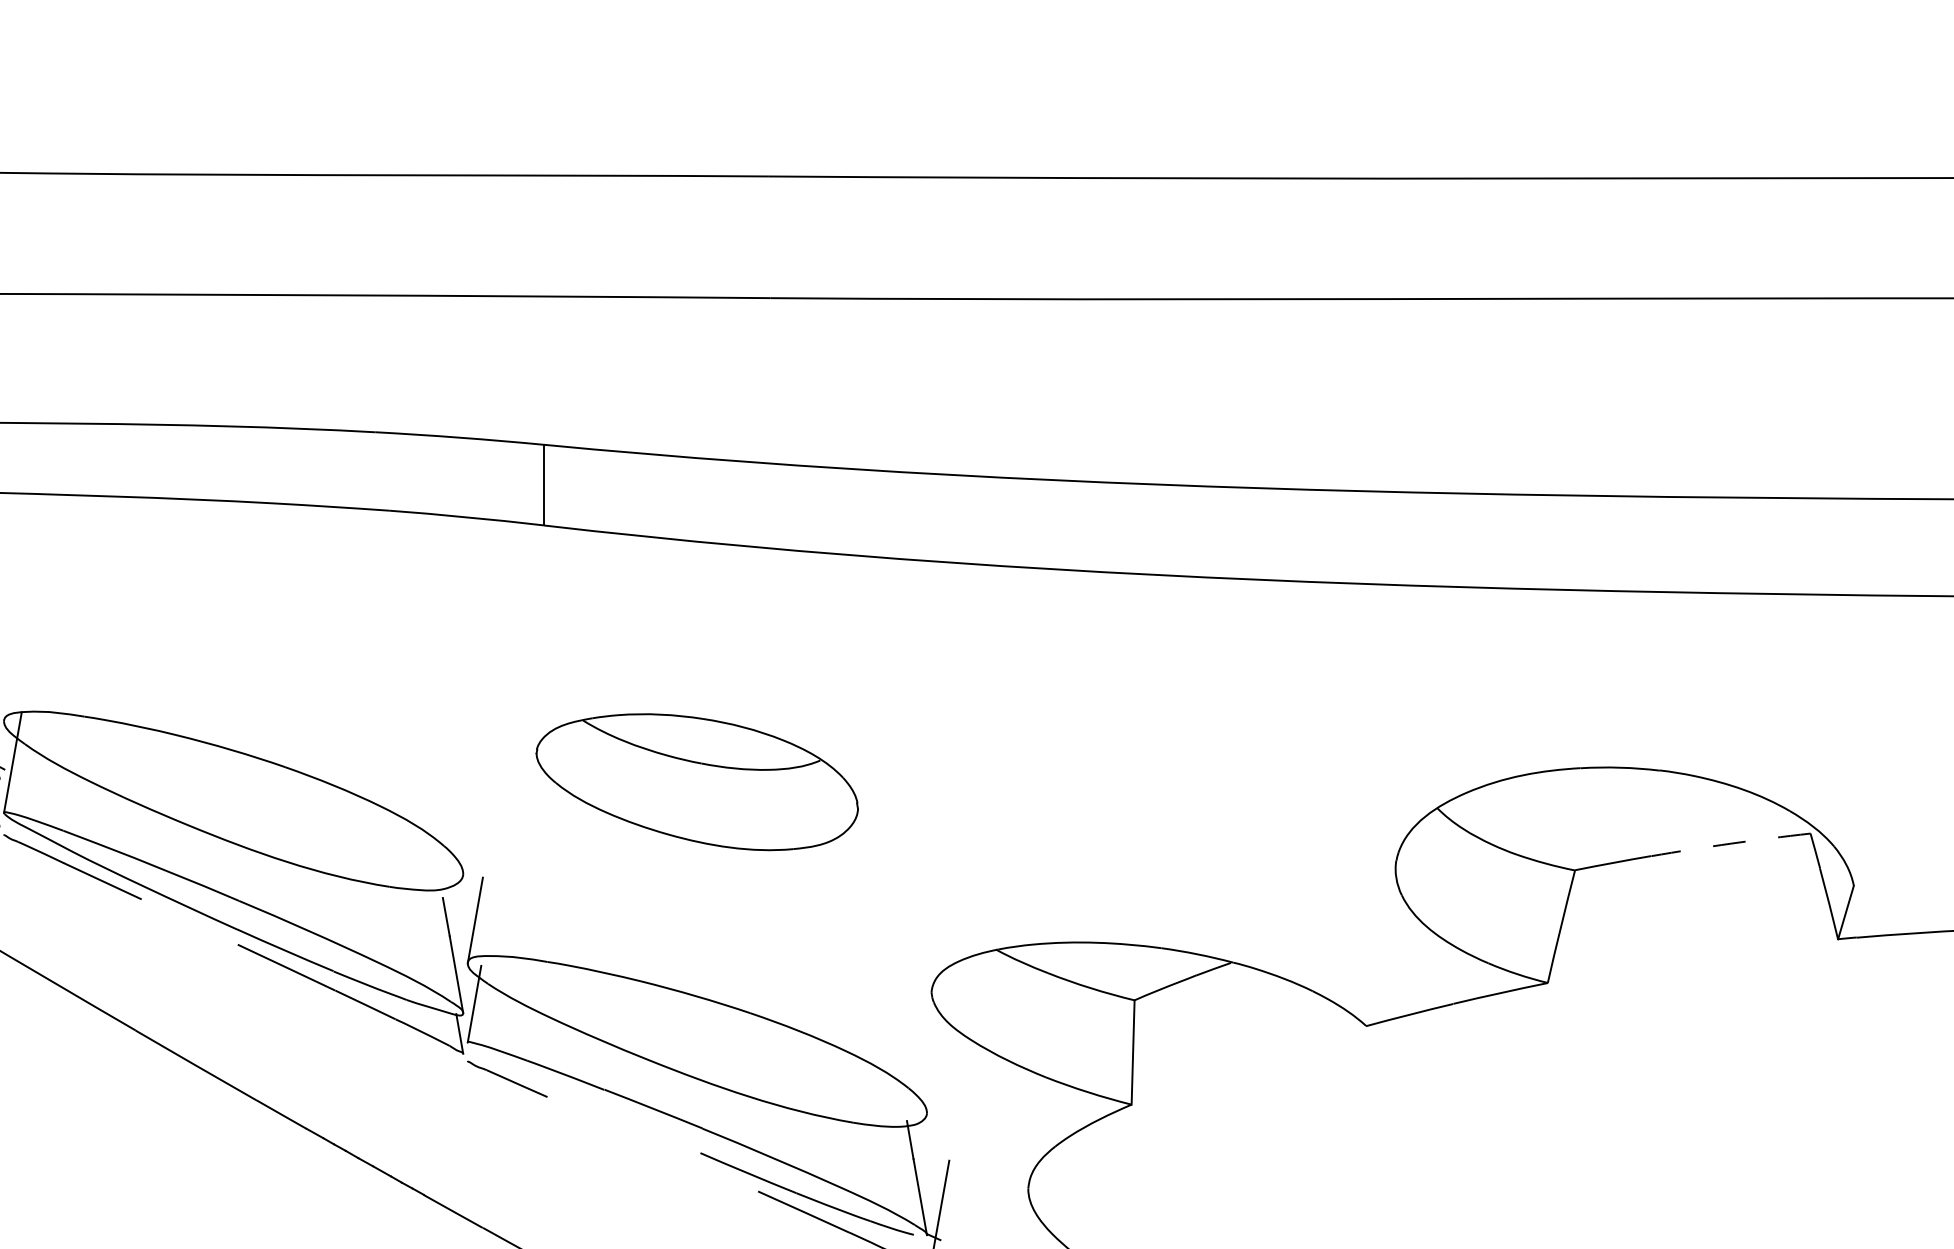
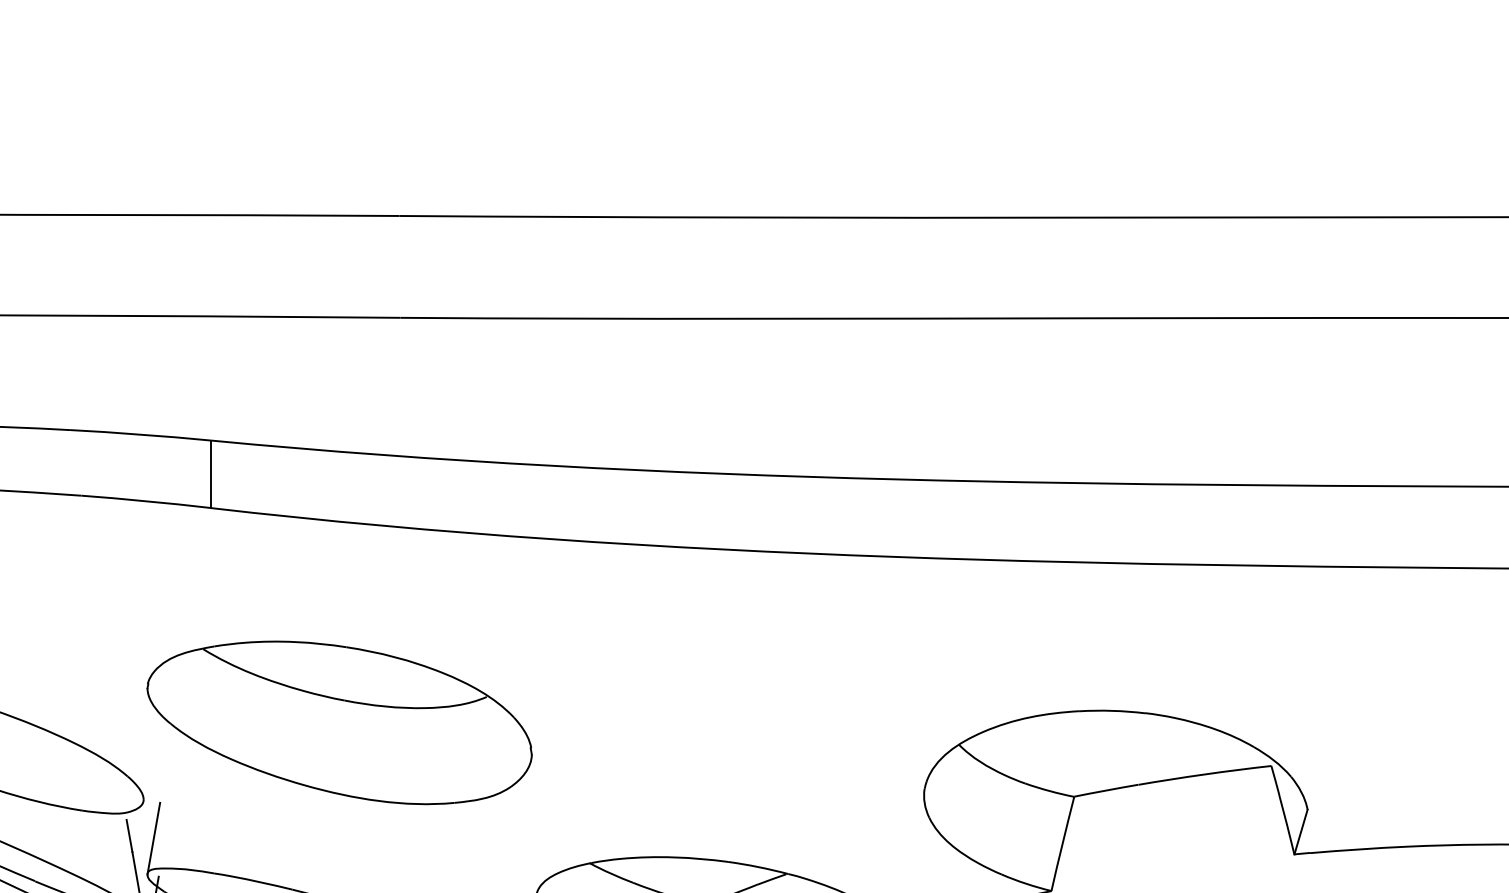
part: (696, 782) -> (338, 723), size x1.43
arc: (1731, 843) -> (1205, 774), dashed -> solid

